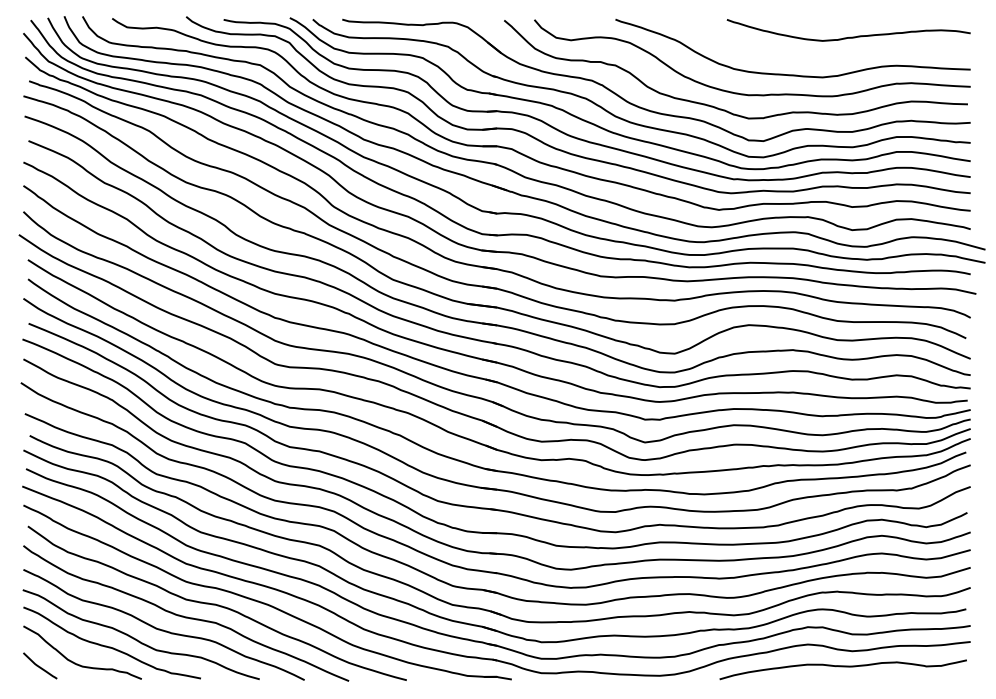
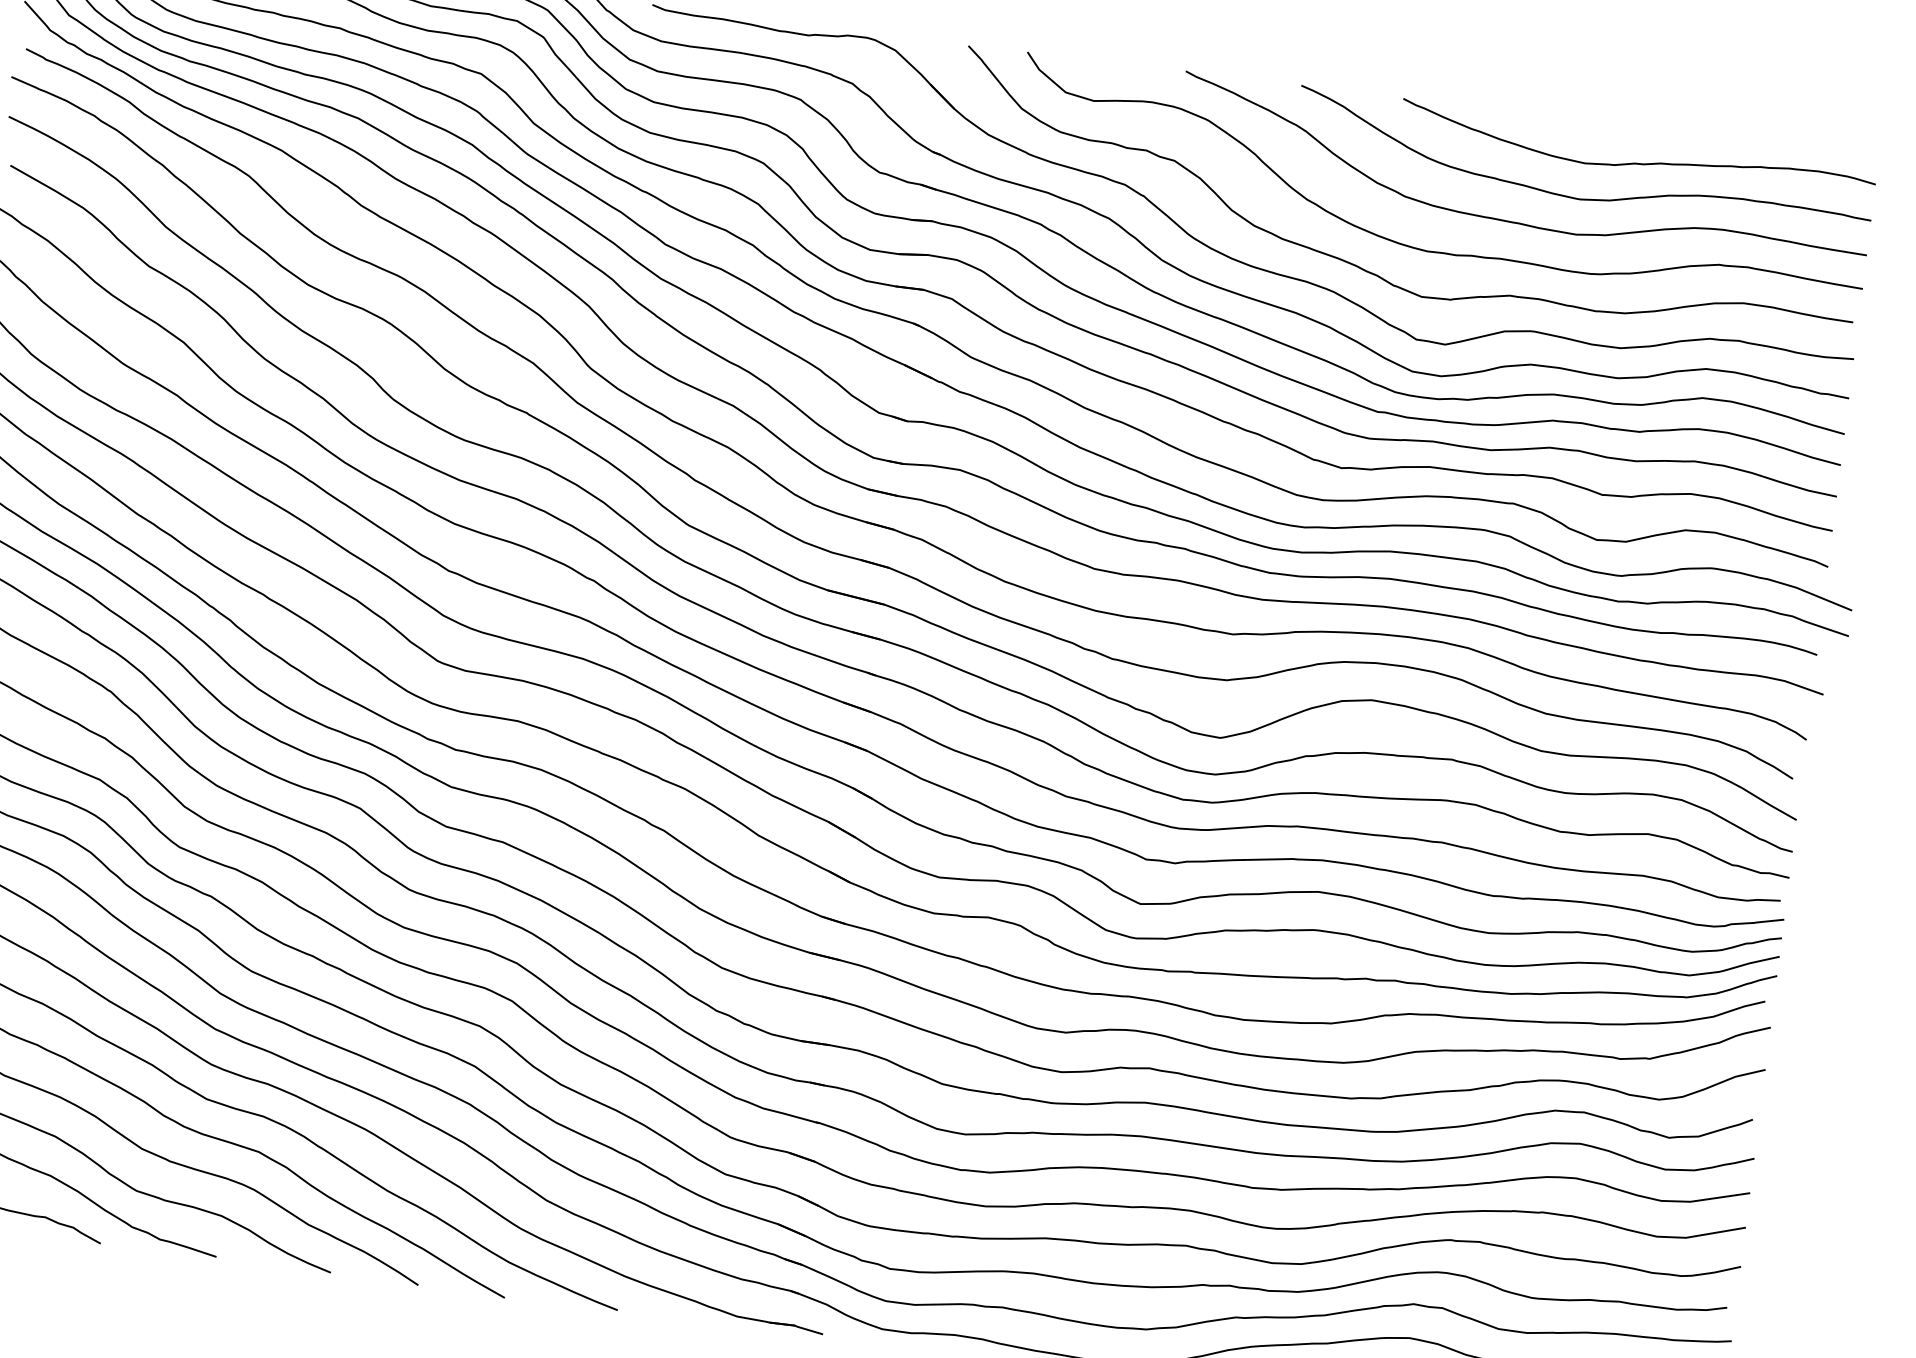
curve: (822, 58) -> (1580, 197), added

